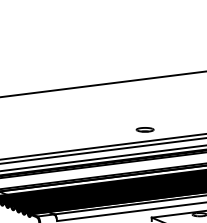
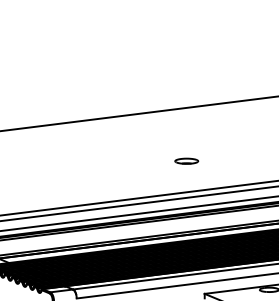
part: (144, 129) -> (186, 160), moved

